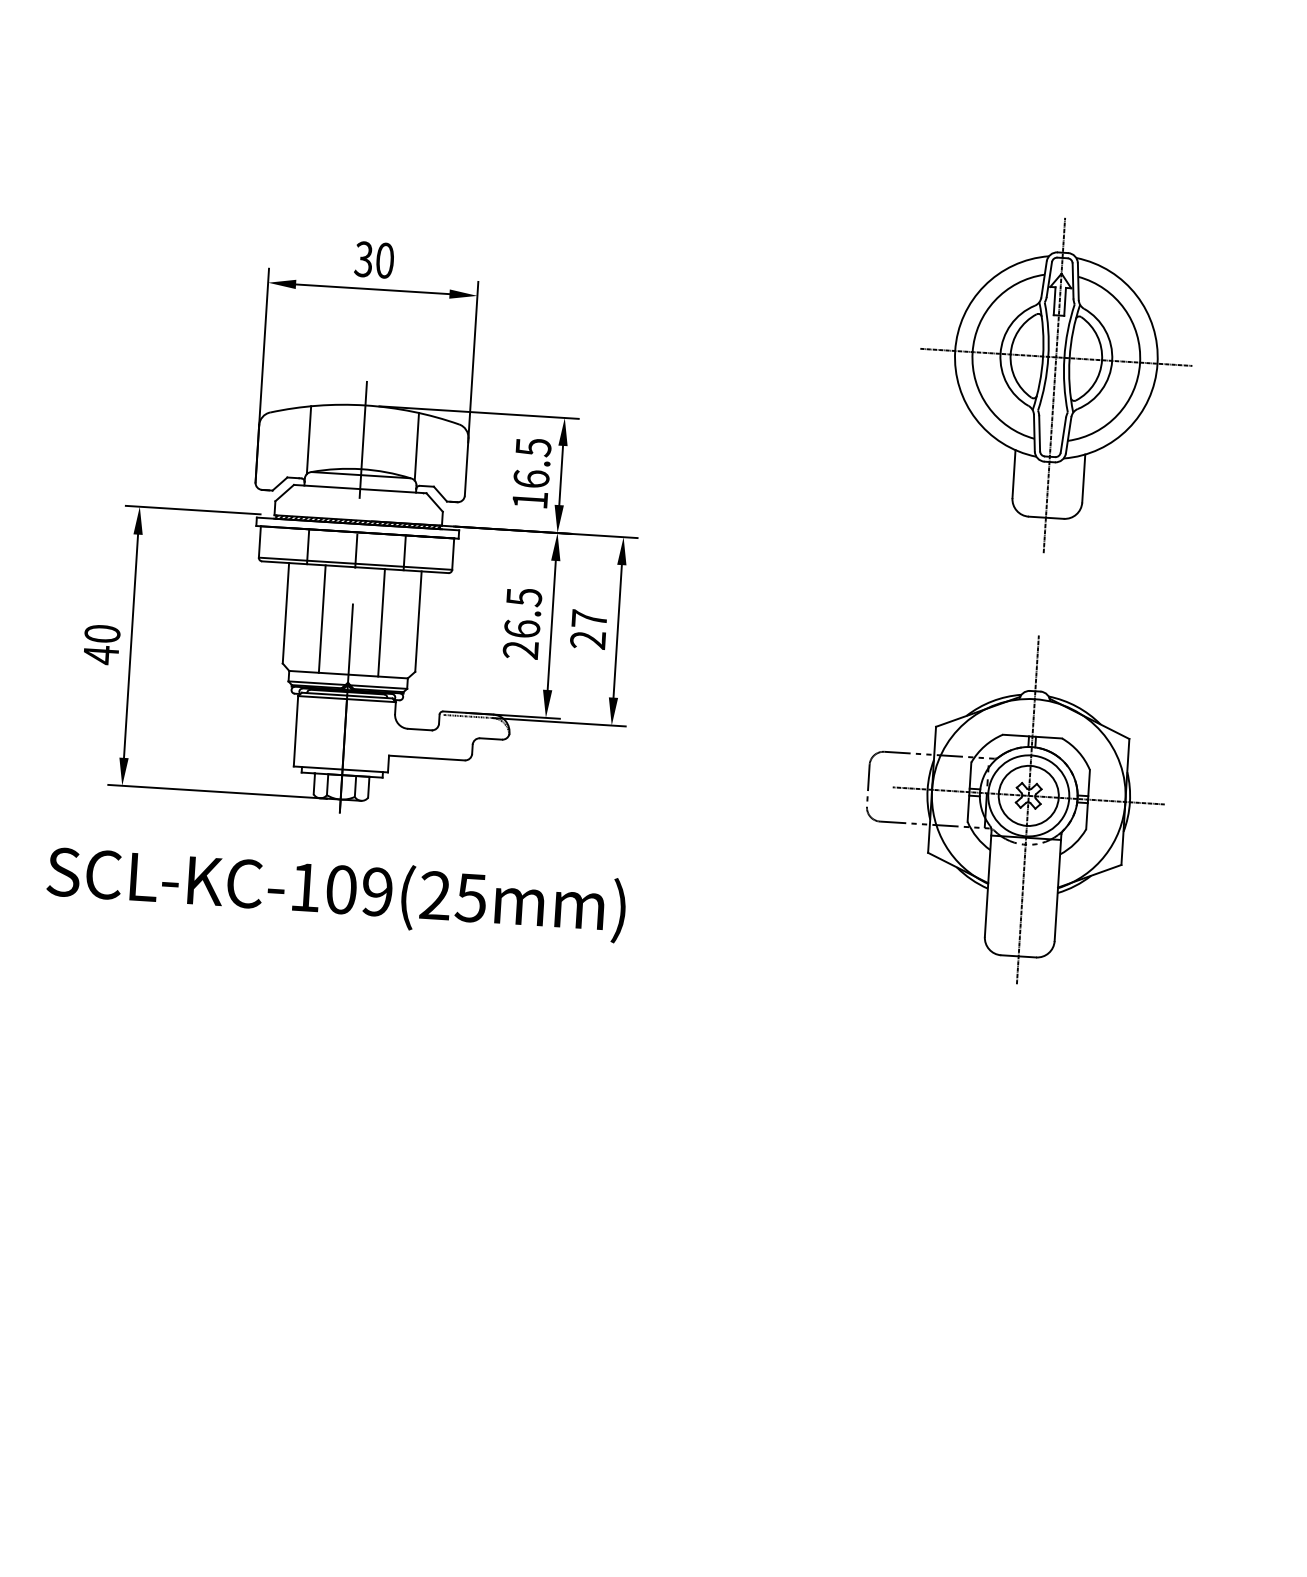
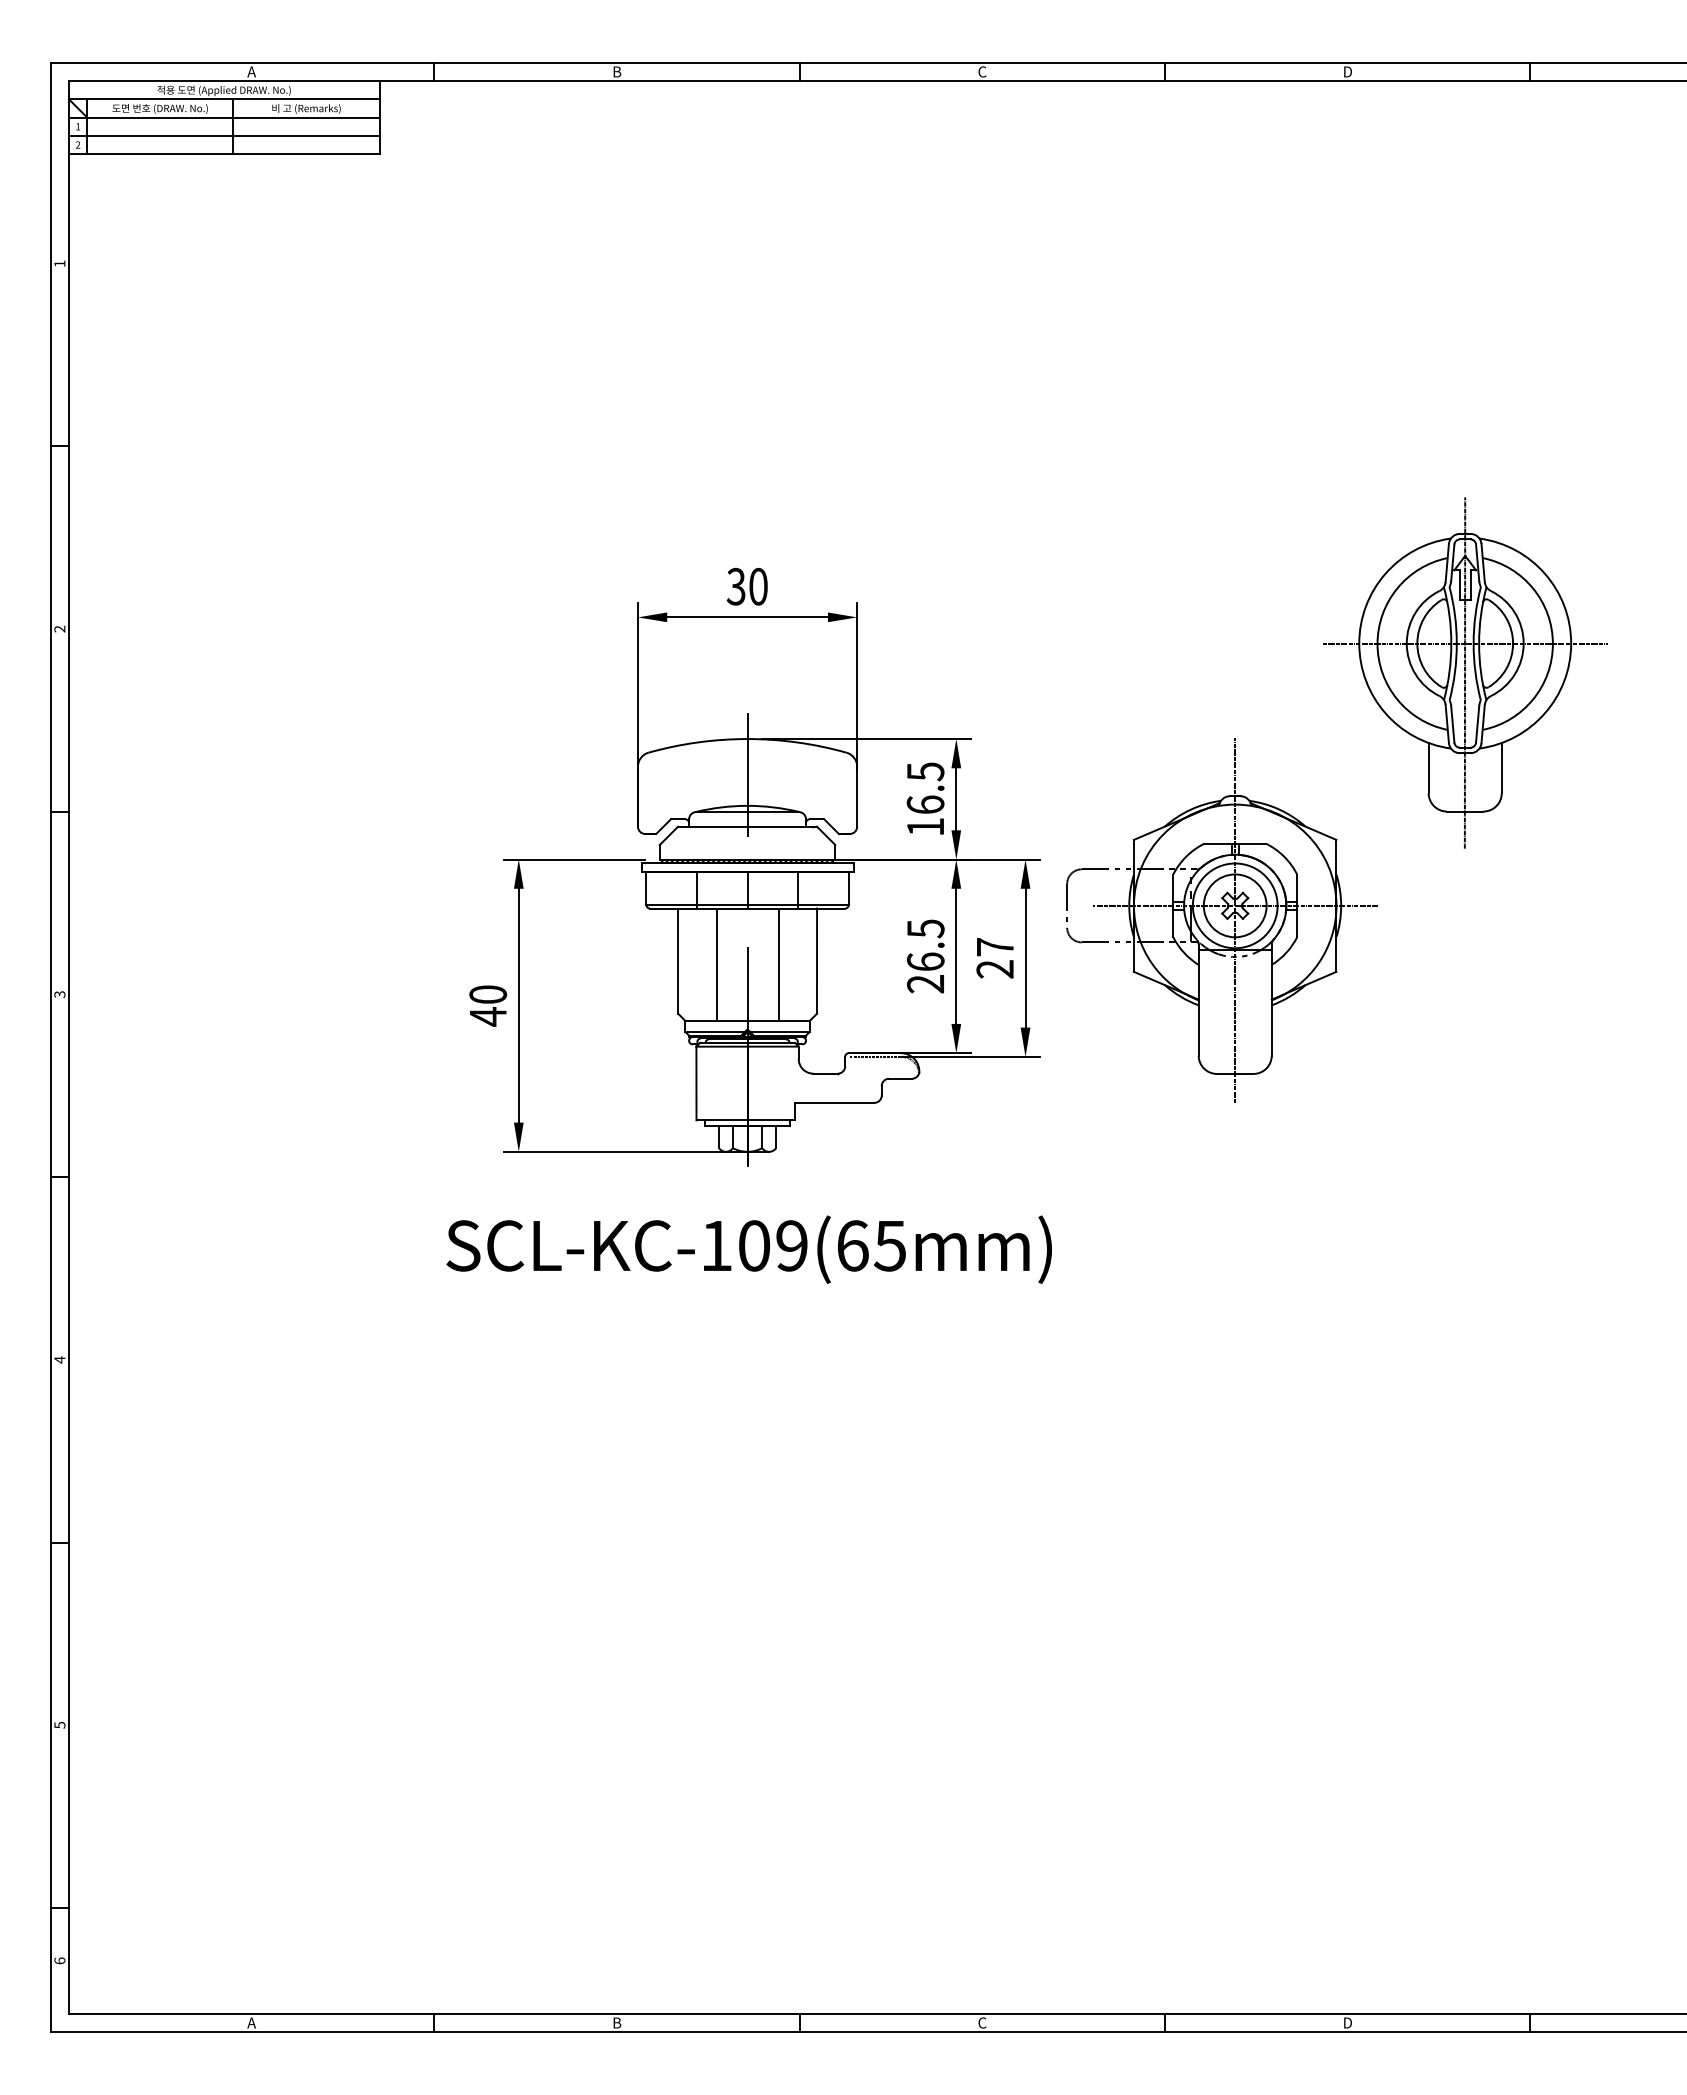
line: (308, 439) -> (690, 778), removed
line: (416, 446) -> (803, 778), removed
part: (1014, 809) -> (1221, 920), moved
text: (435, 895) -> (852, 1245), SCL-KC-109(25mm) -> SCL-KC-109(65mm)

